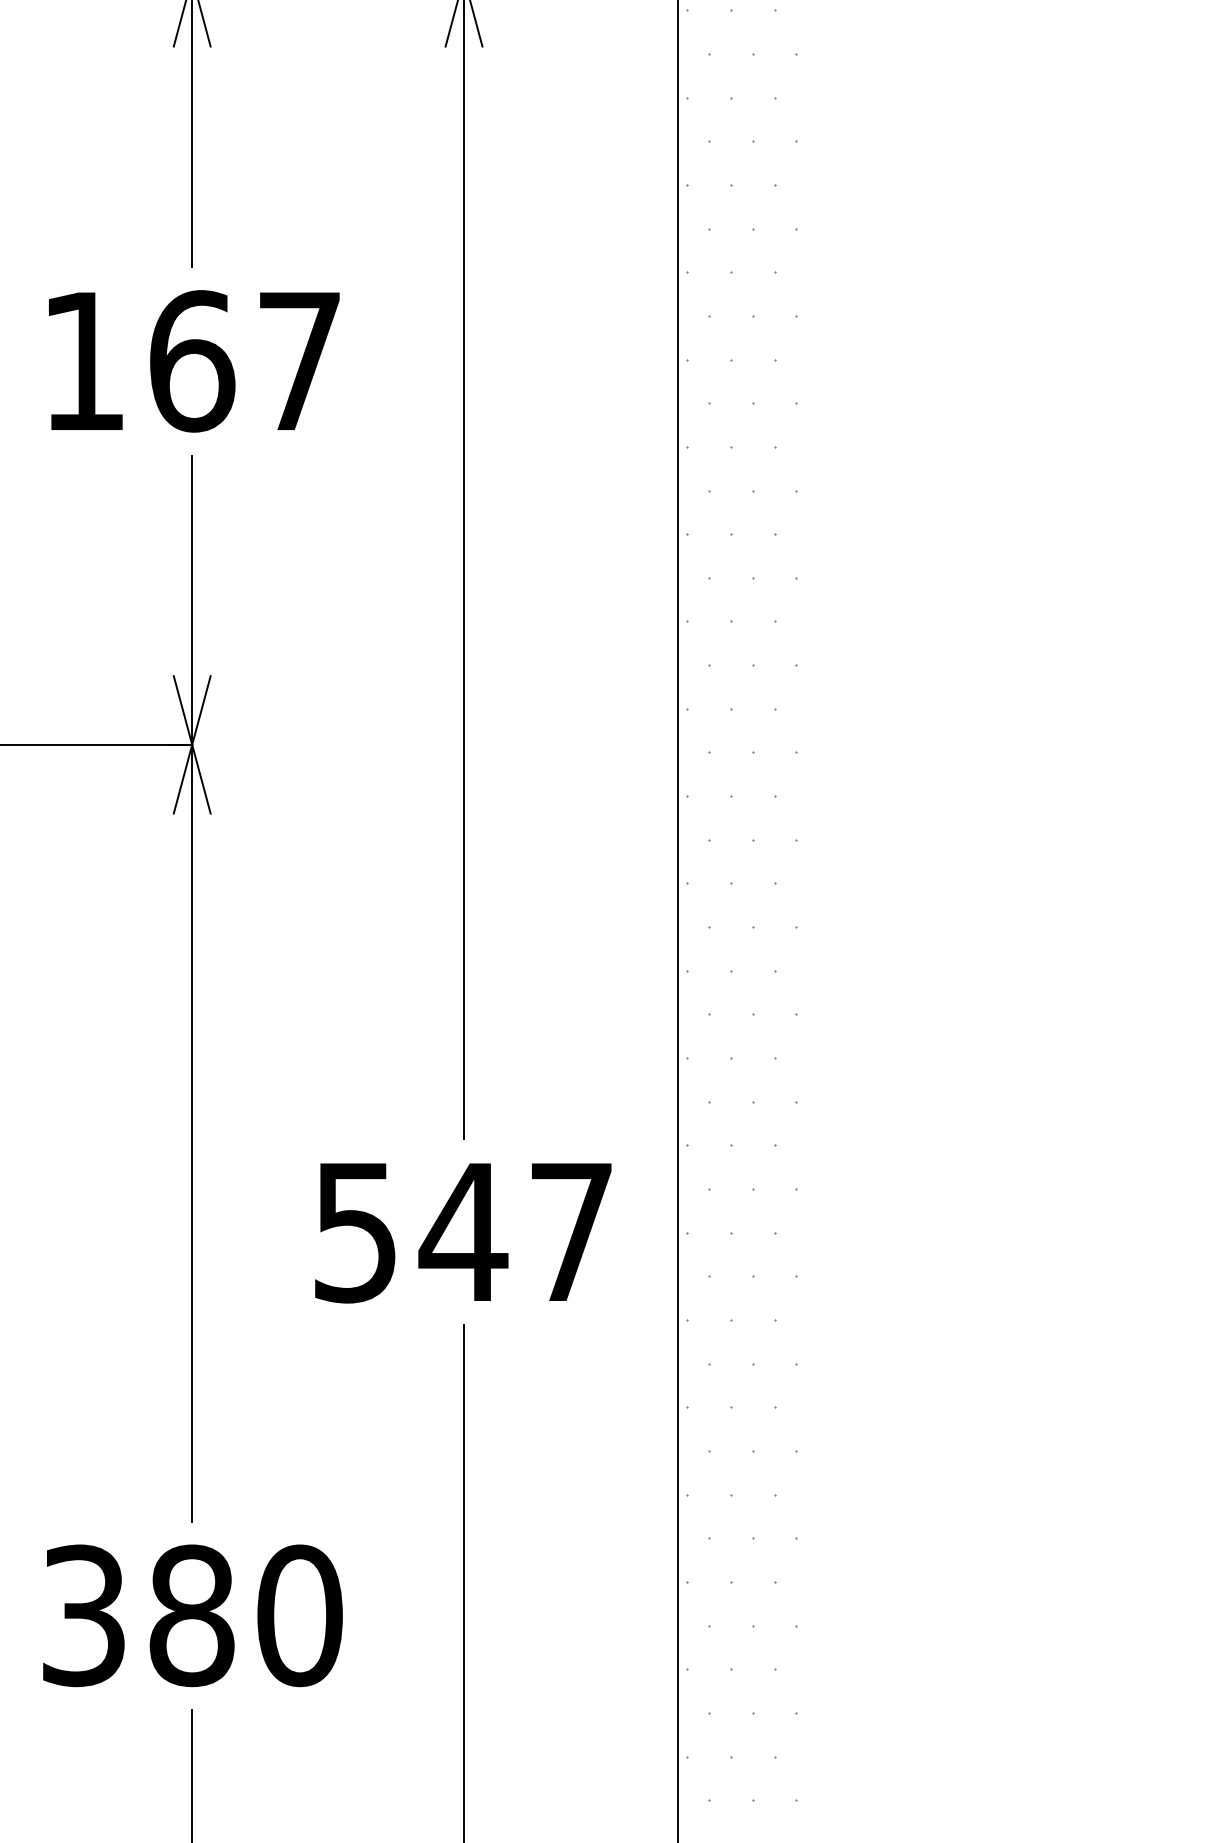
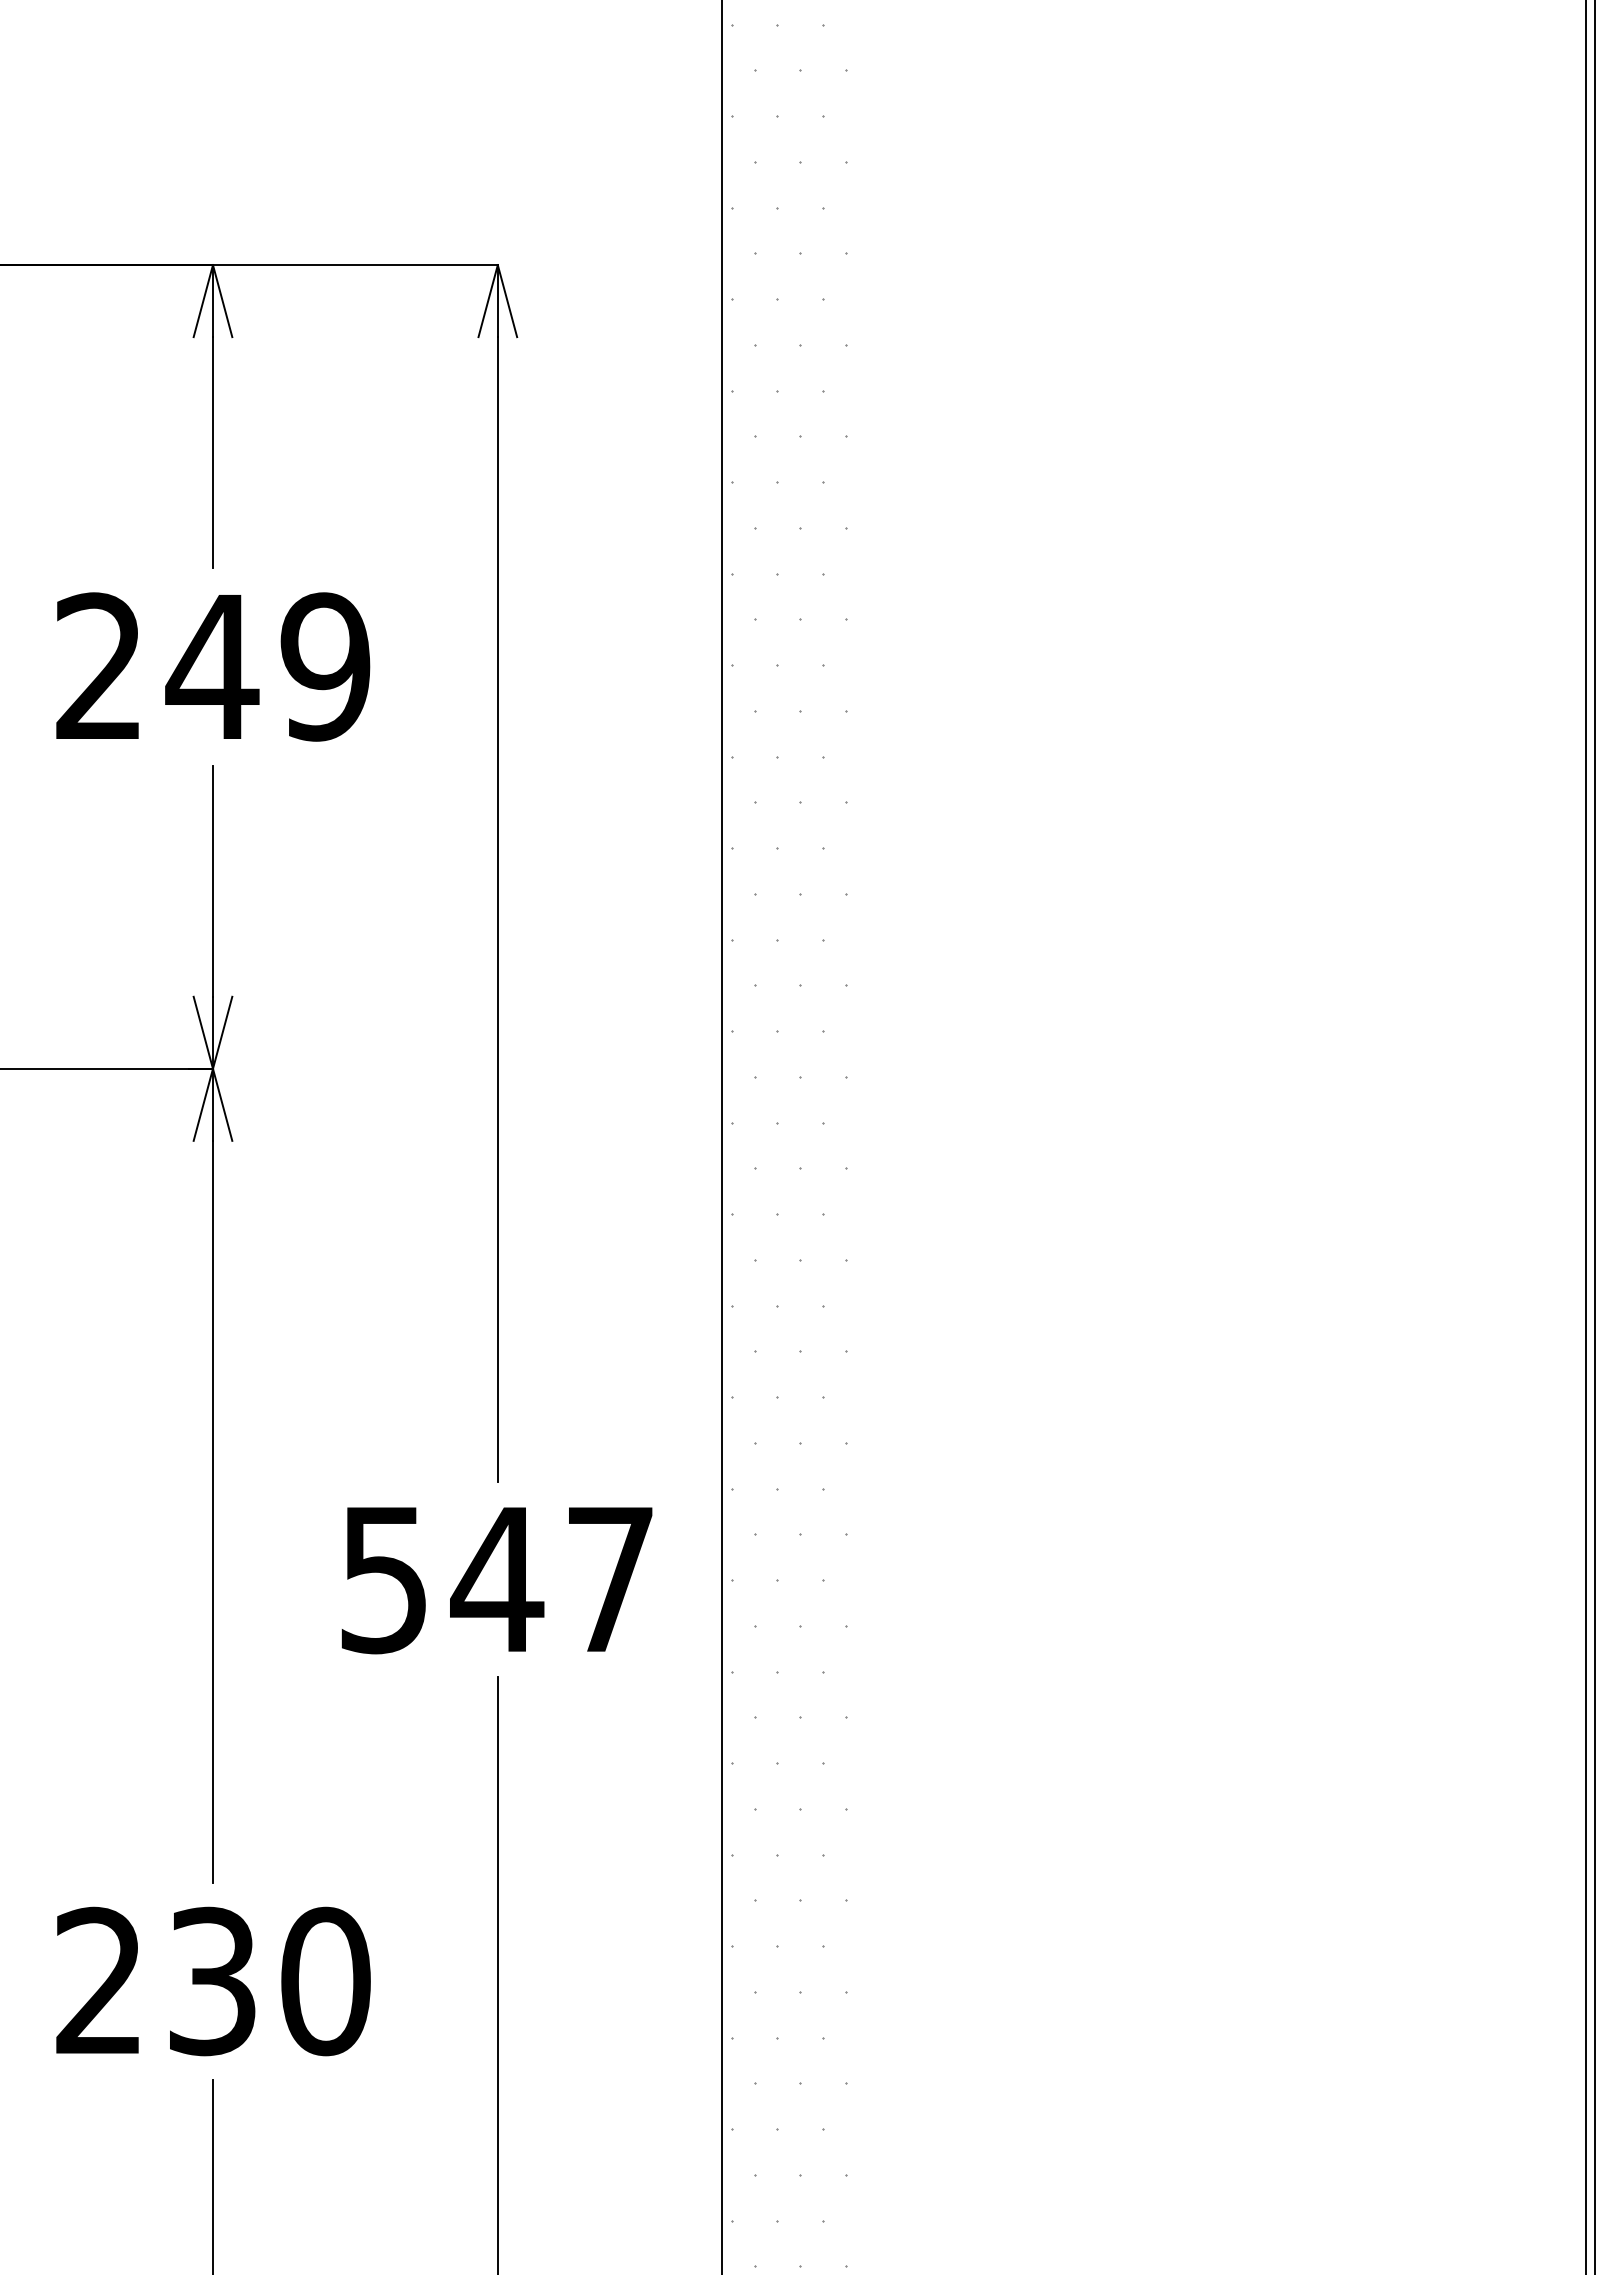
text: (192, 360) -> (213, 666), 167 -> 249
text: (138, 1615) -> (156, 1981), 380 -> 230

